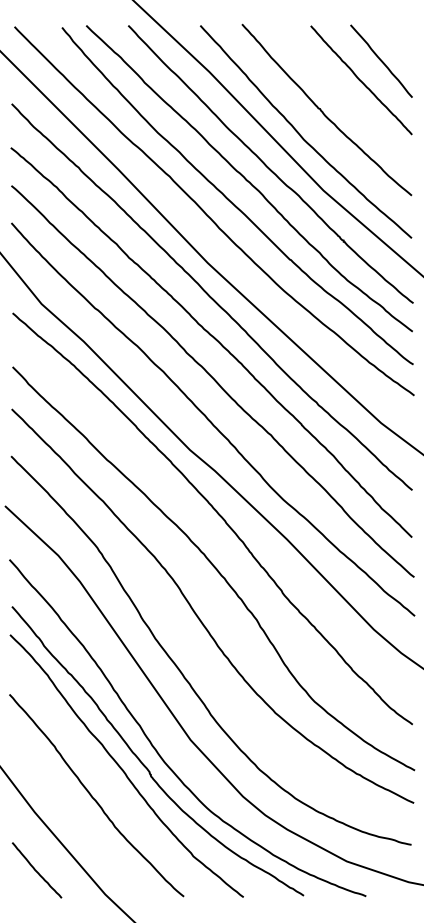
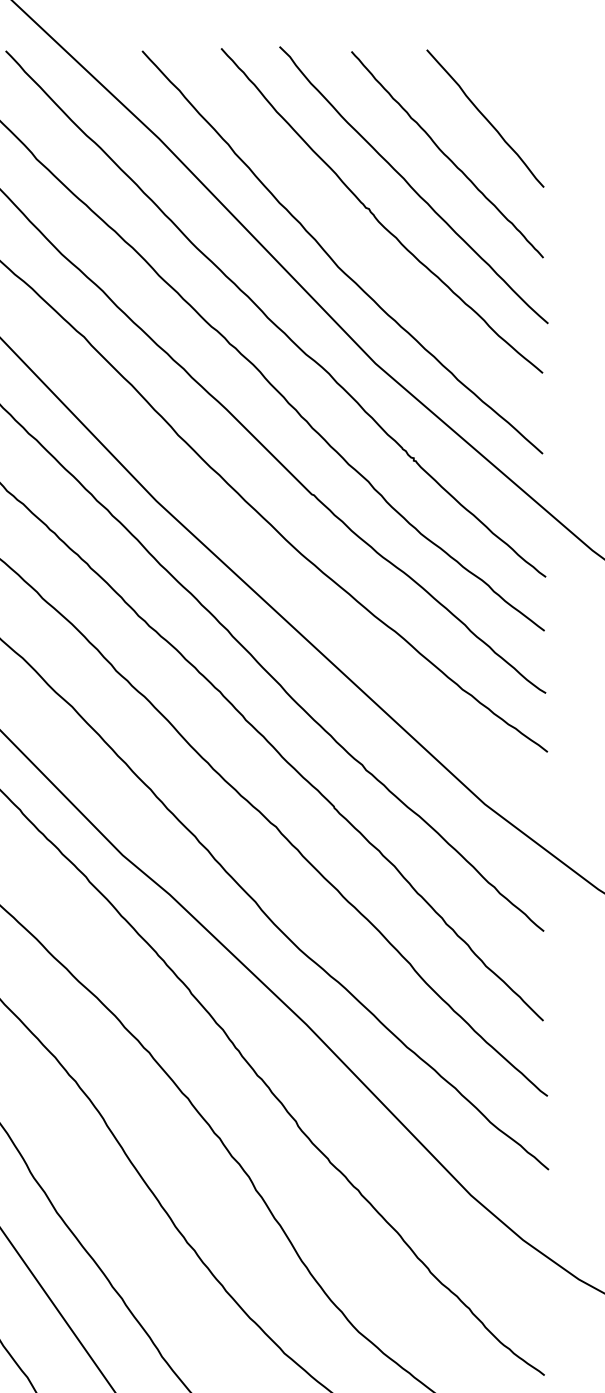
curve: (342, 96) -> (411, 185), added

